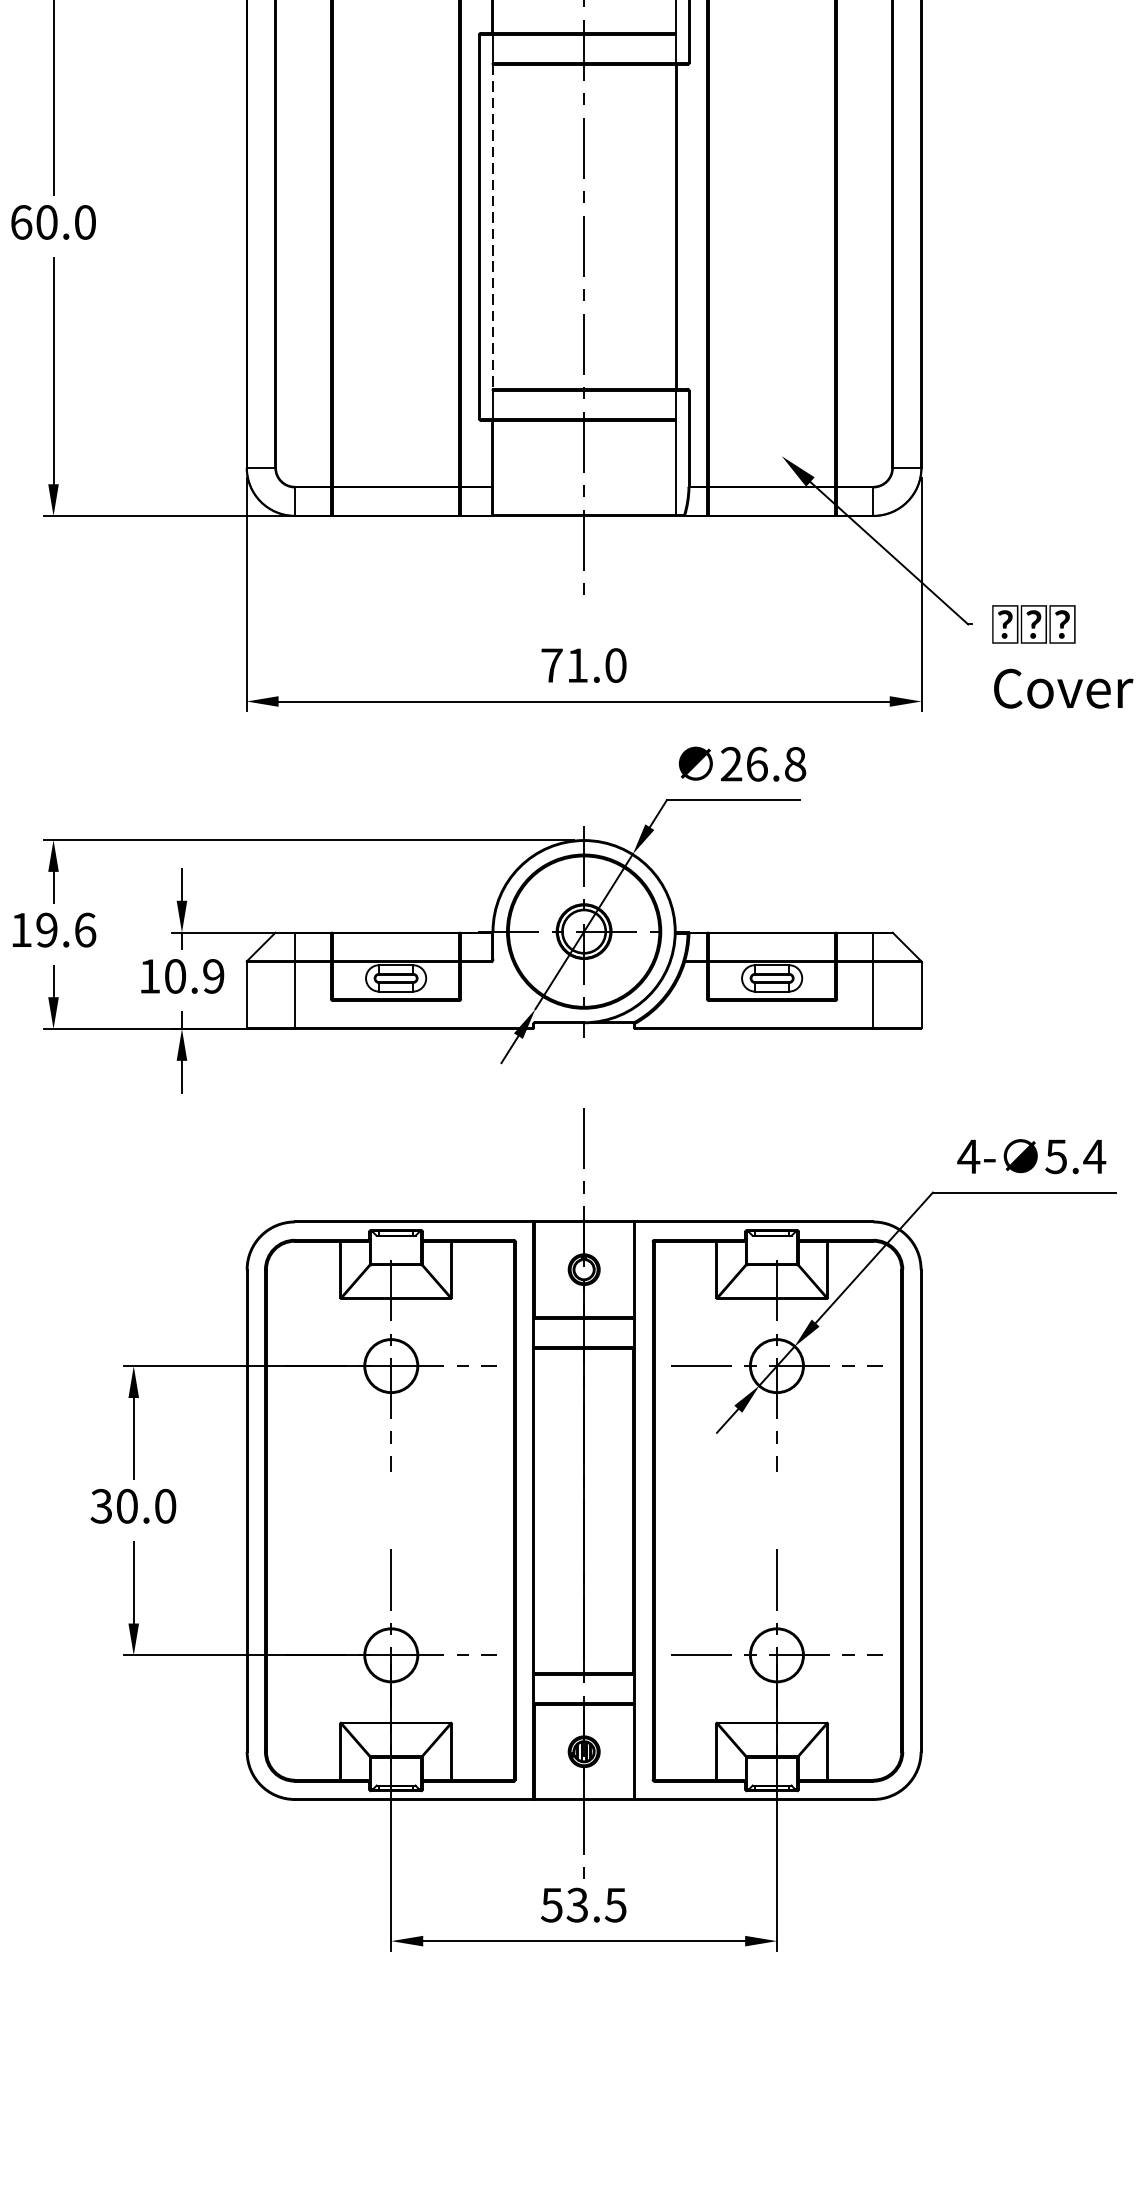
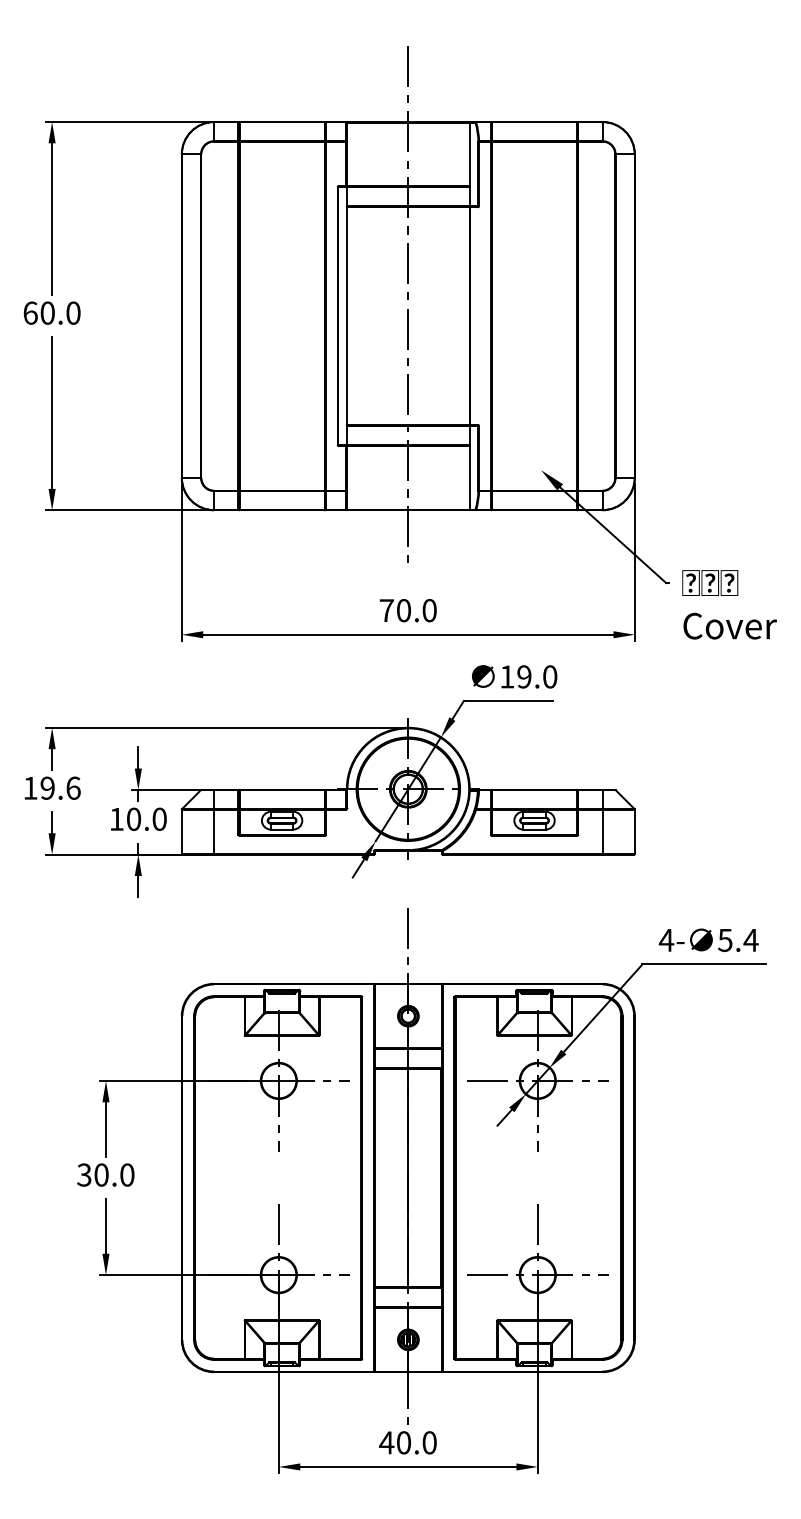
line: (492, 227) -> (346, 316), dashed -> solid
text: (576, 665) -> (403, 610), 71.0 -> 70.0
text: (763, 763) -> (528, 676), 26.8 -> 19.0
text: (213, 975) -> (159, 818), 10.9 -> 10.0
text: (582, 1904) -> (407, 1442), 53.5 -> 40.0

